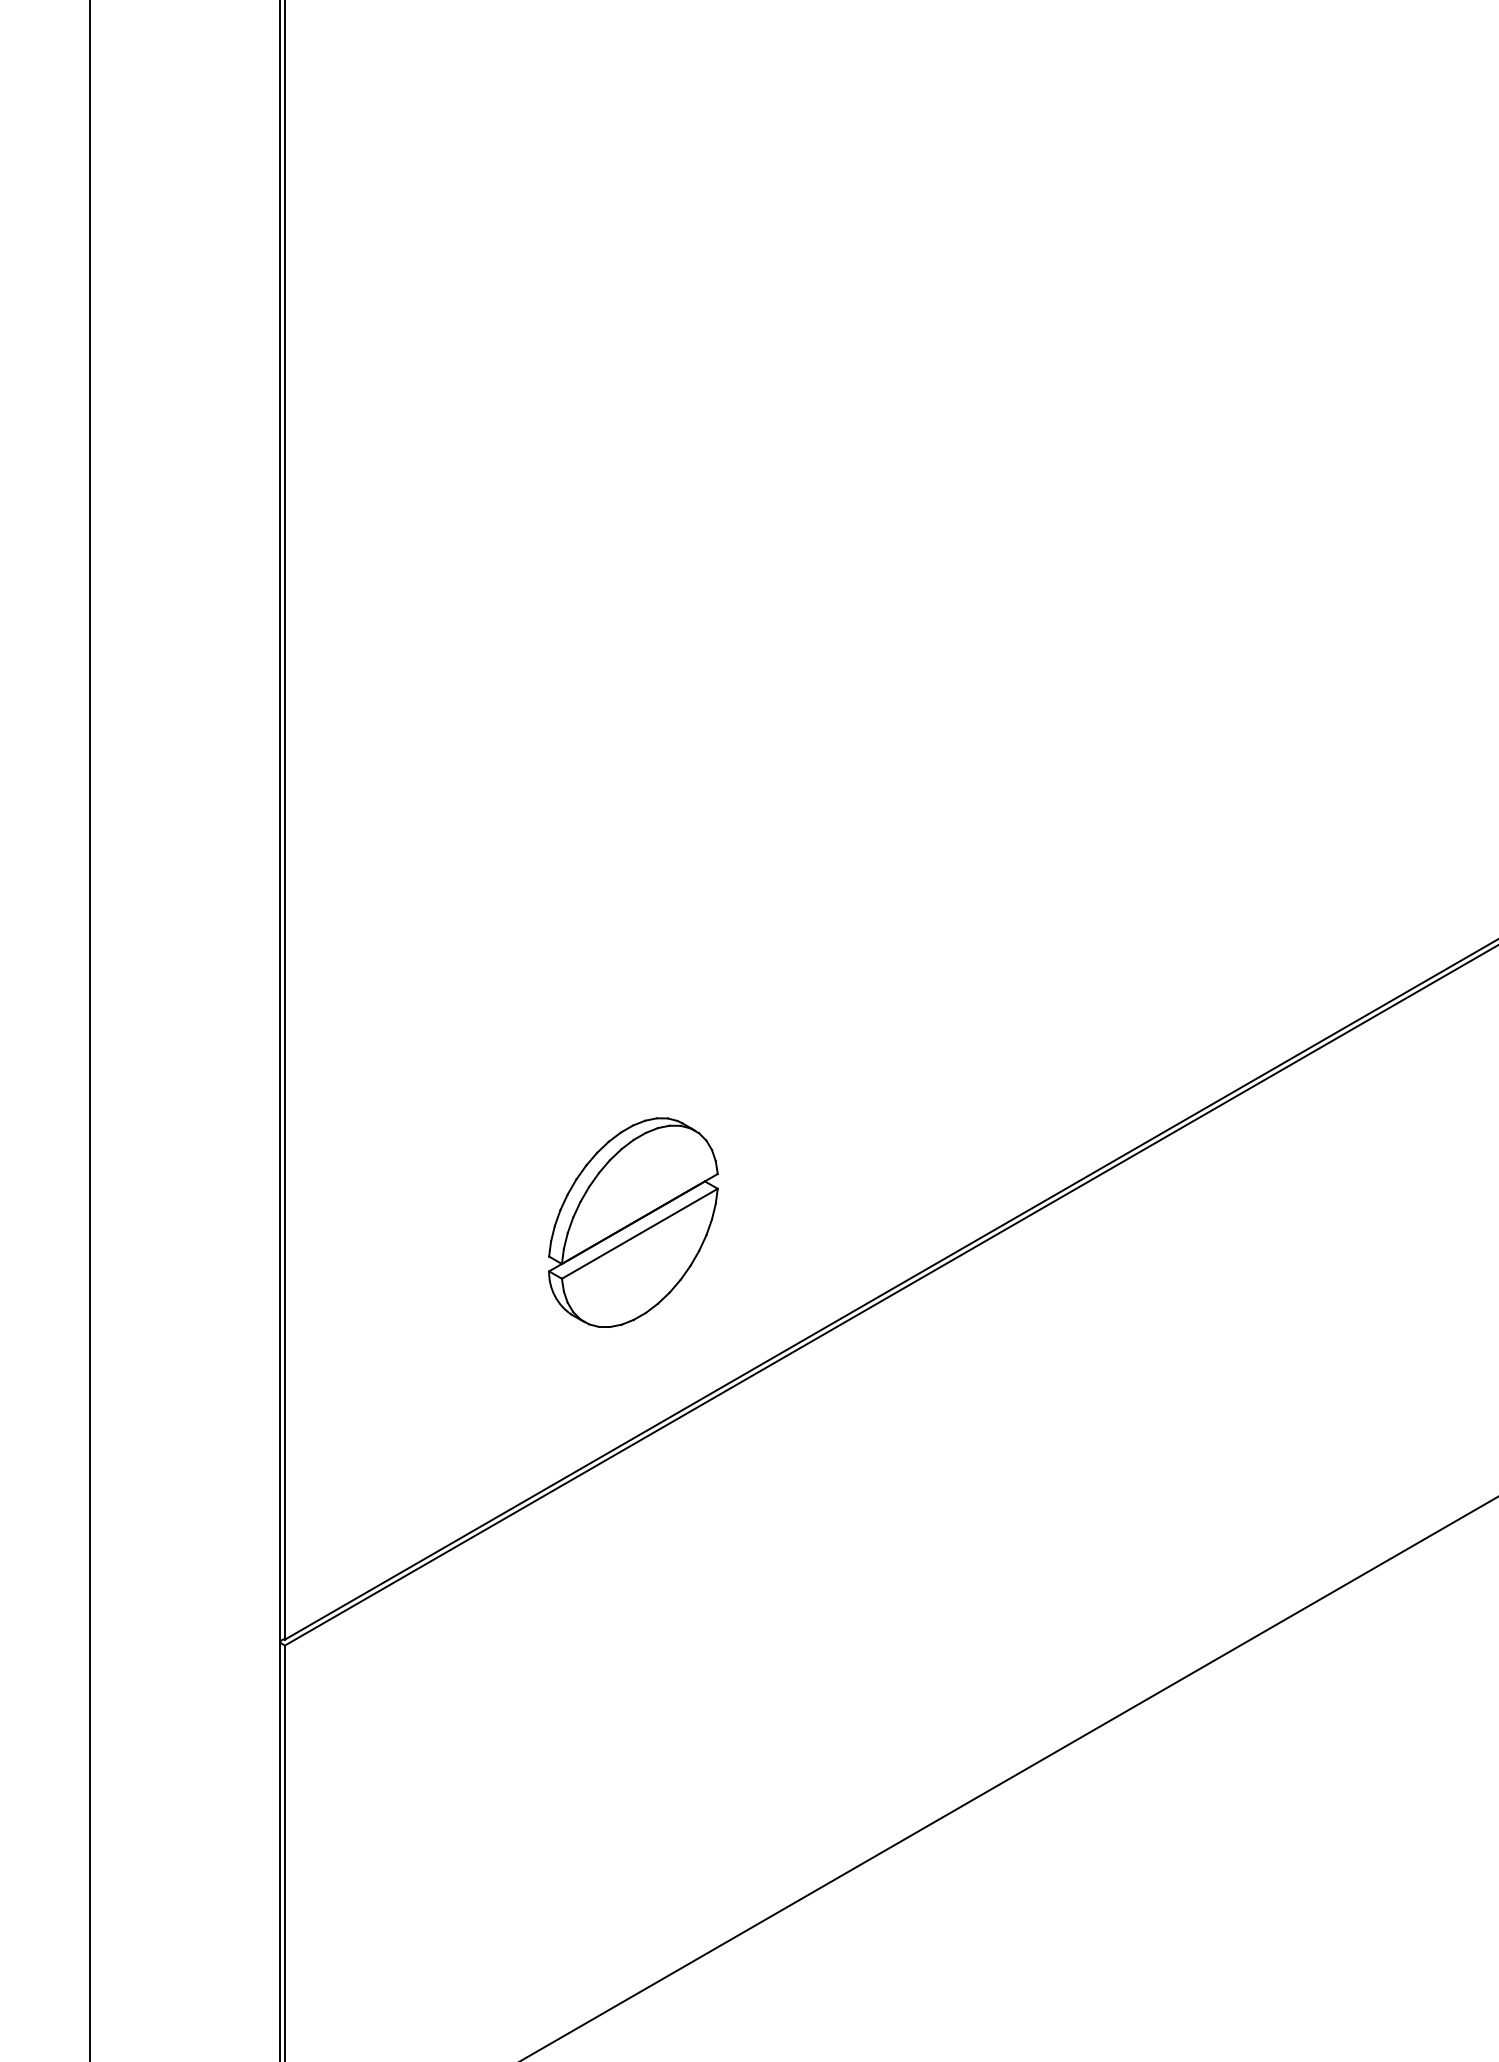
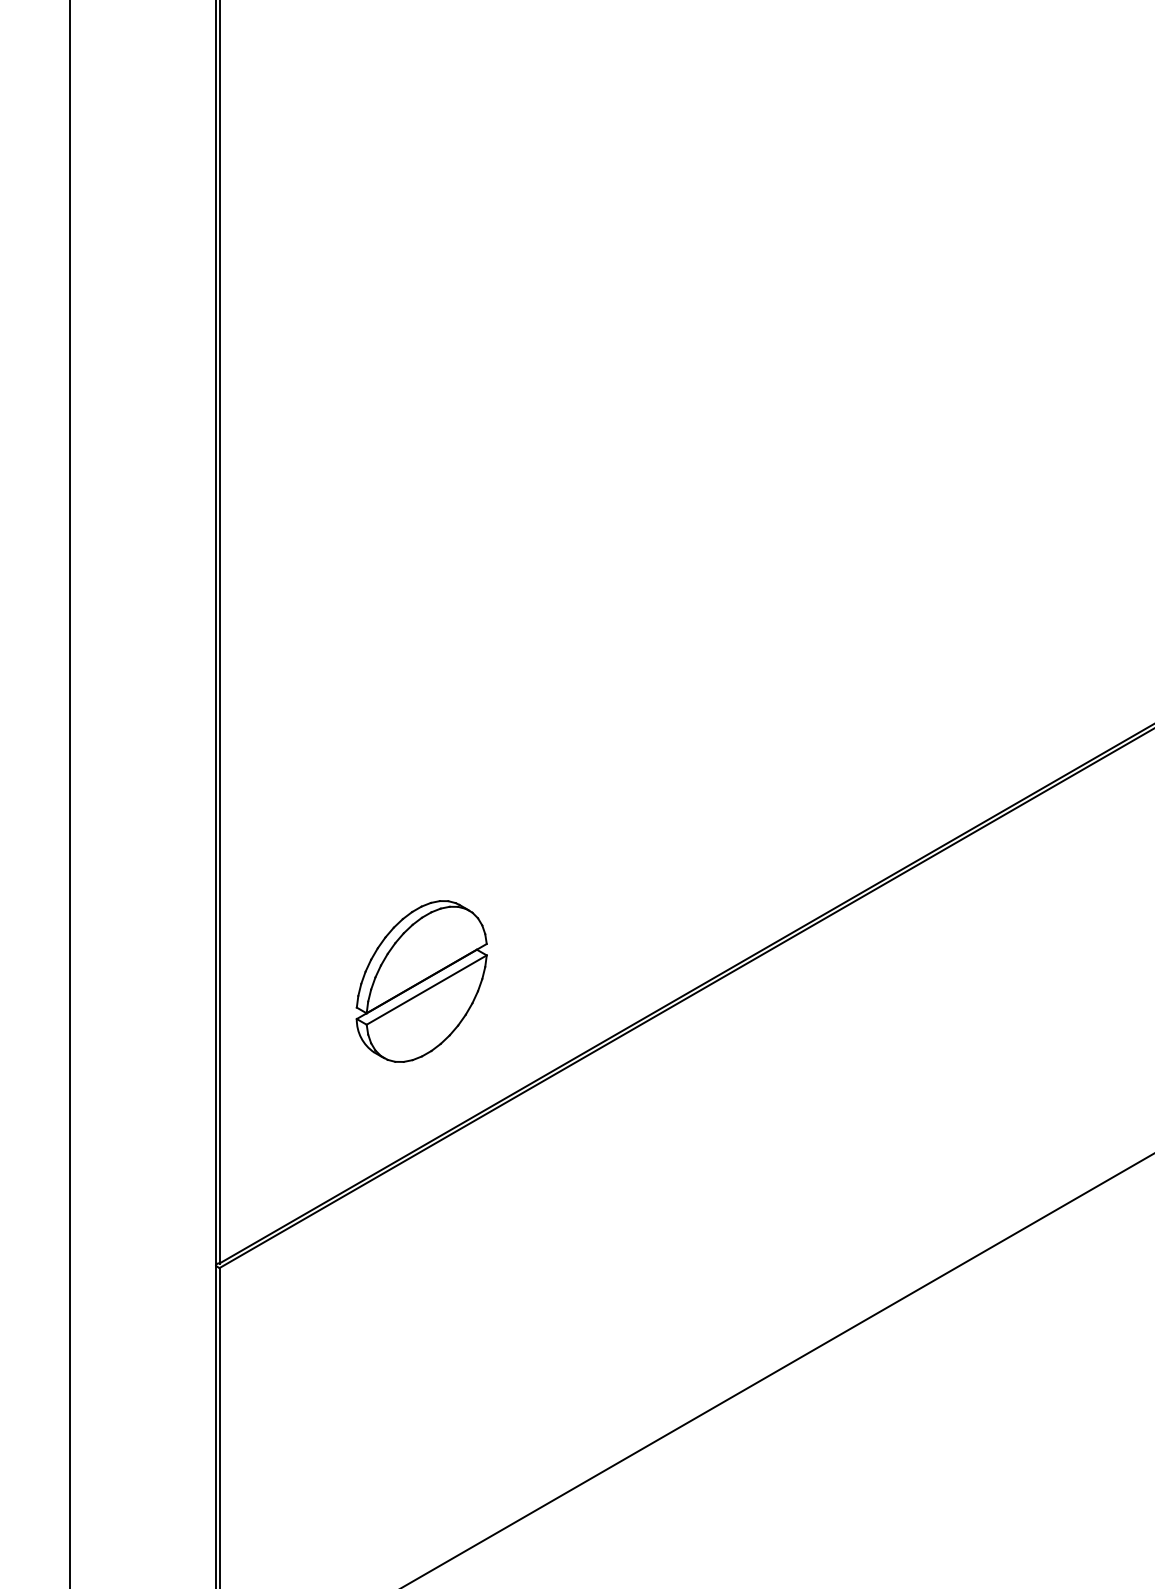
part: (633, 1222) -> (421, 981), moved

